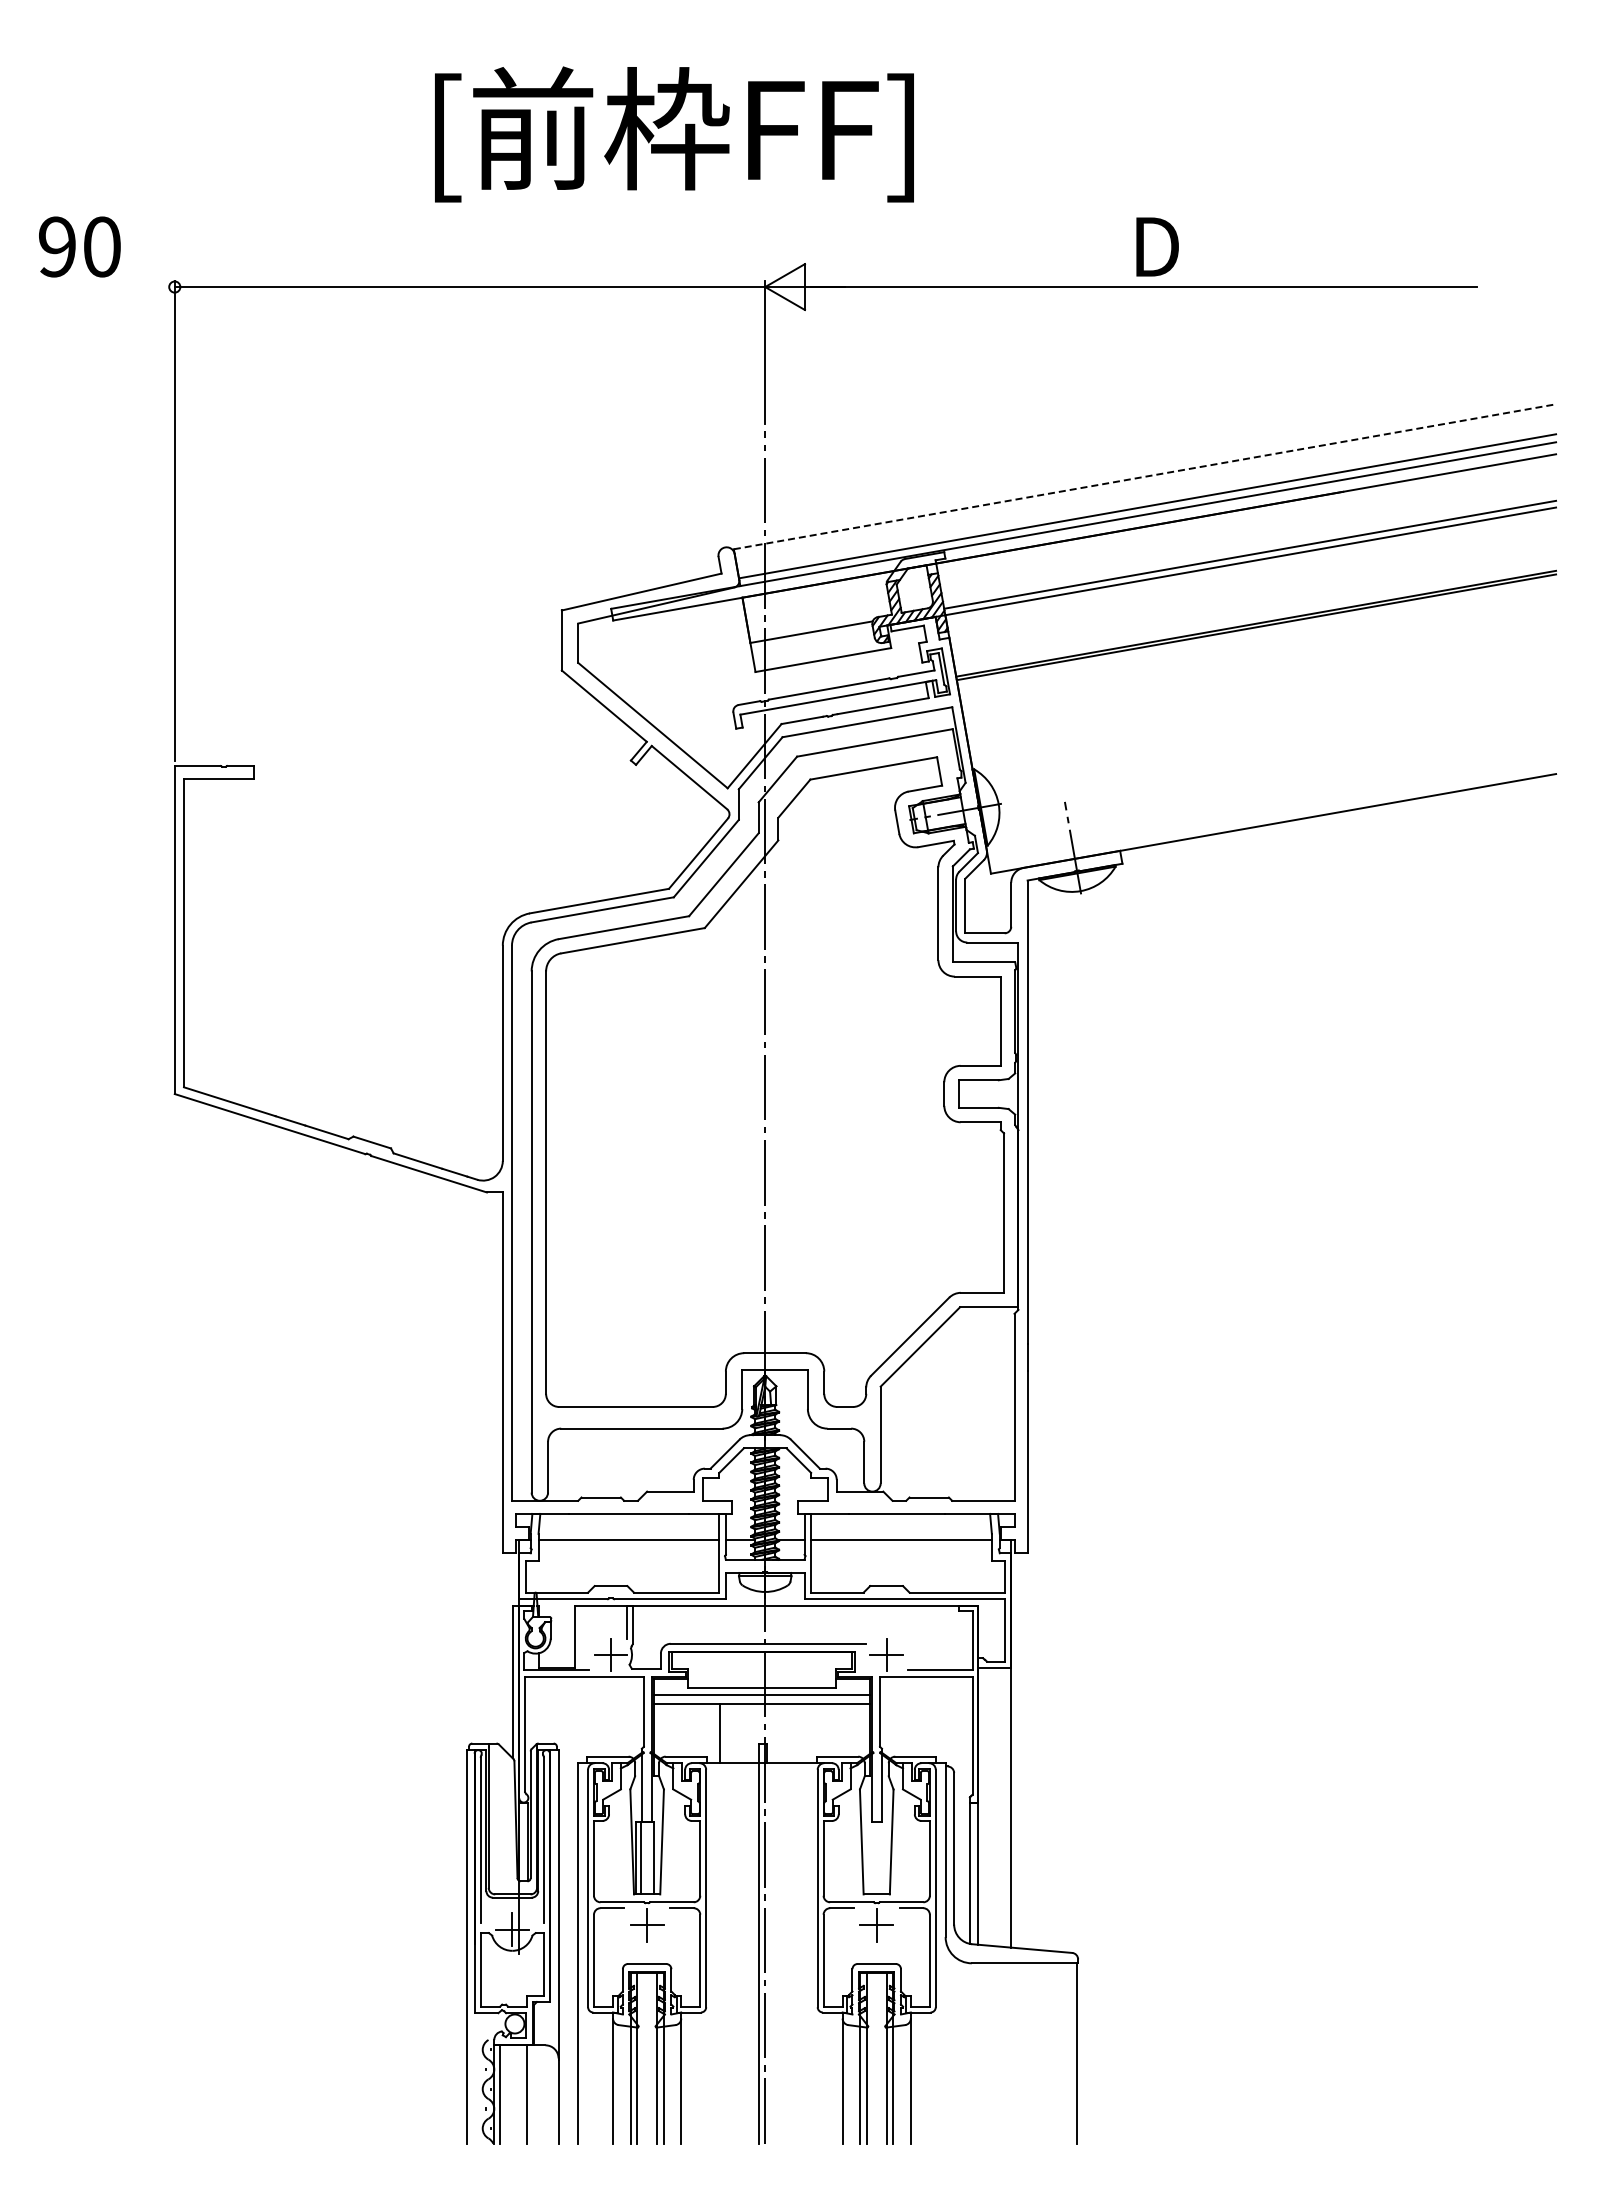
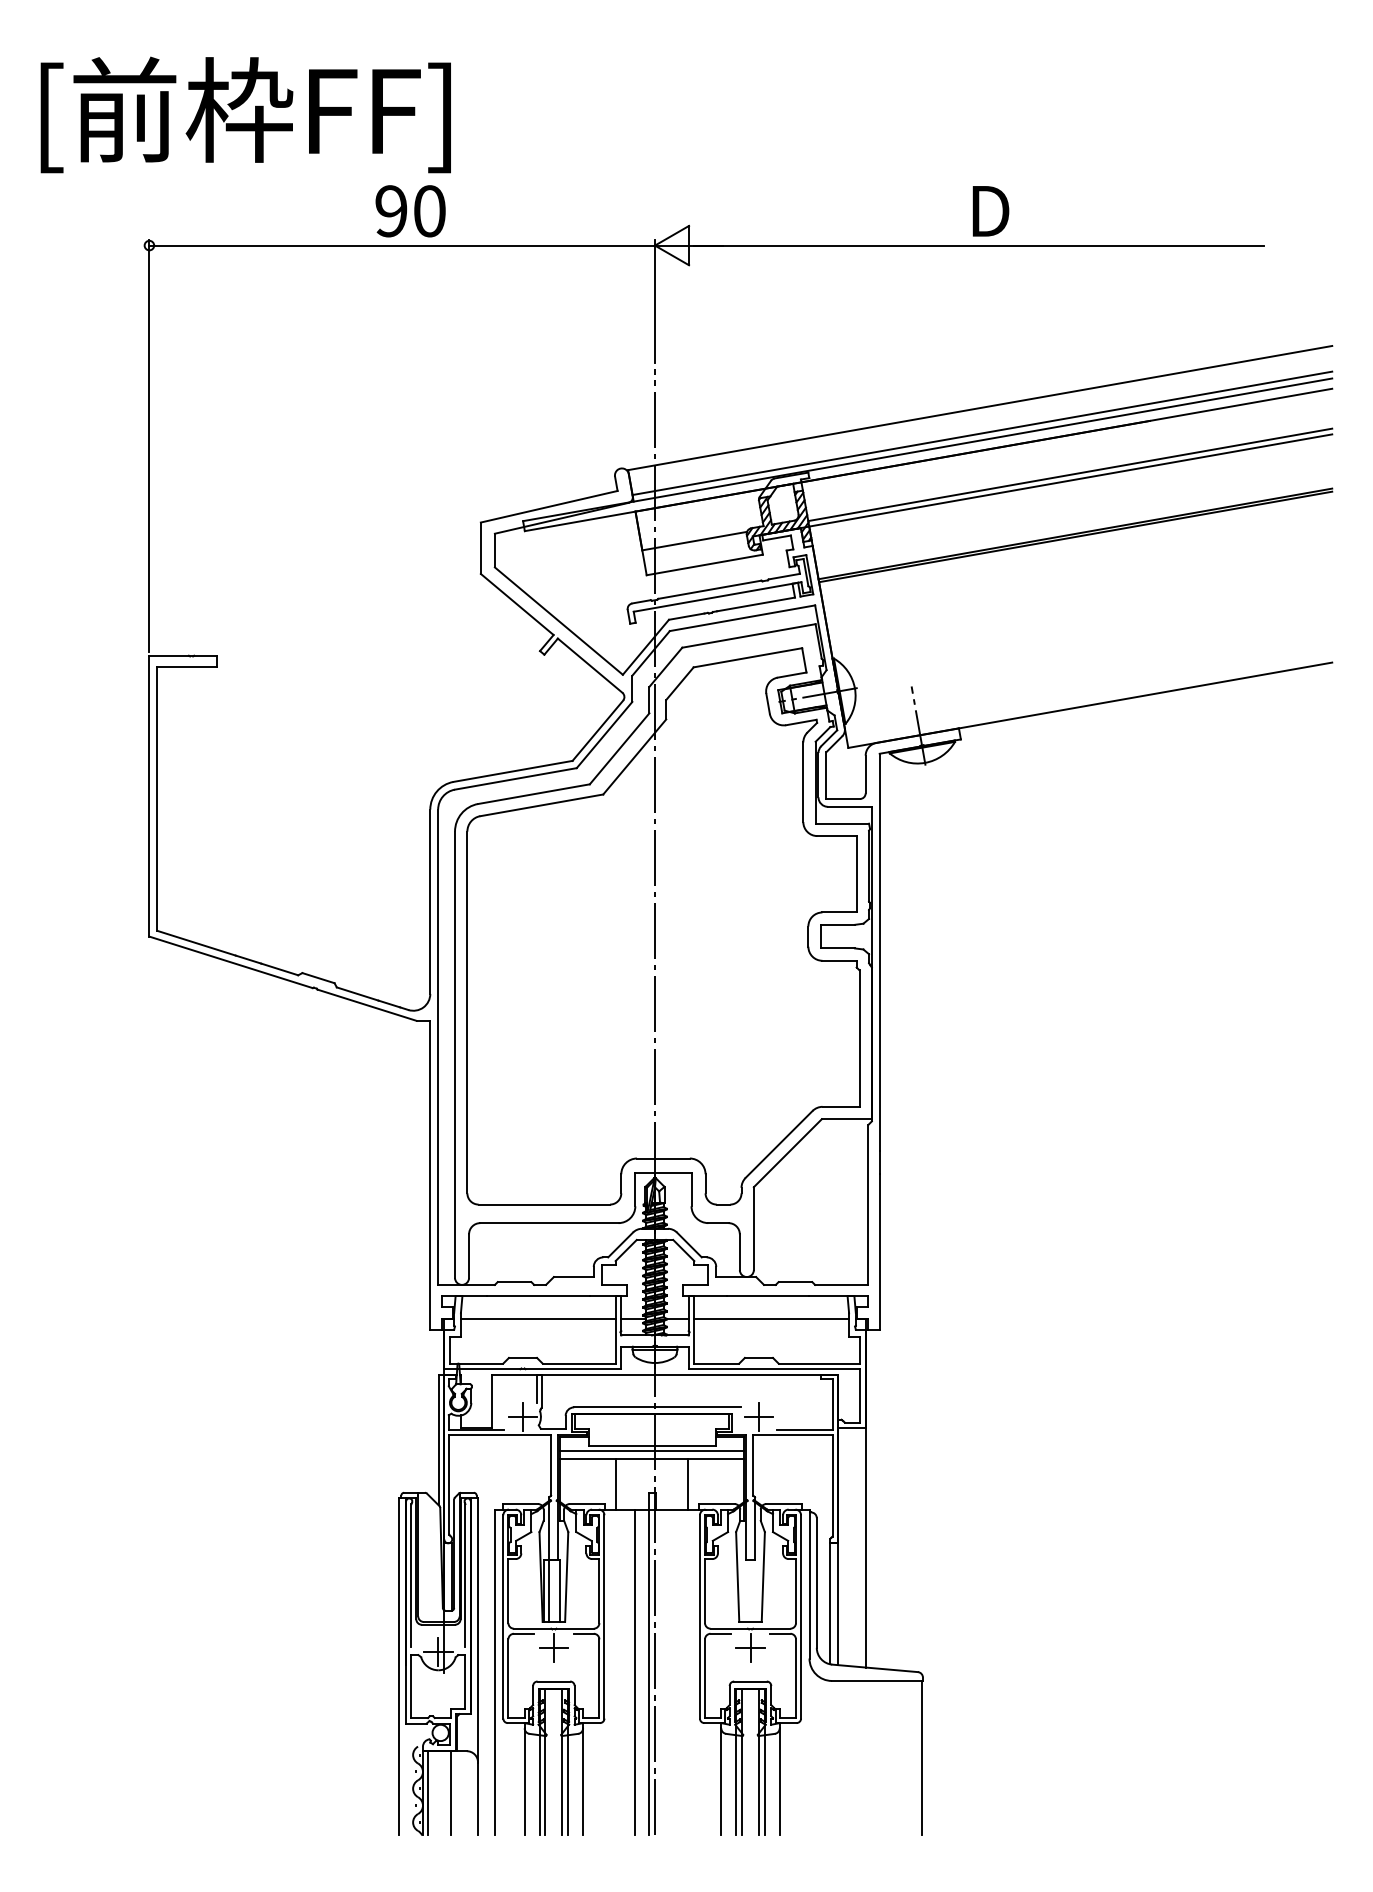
text: (674, 134) -> (245, 114), moved
text: (79, 246) -> (410, 210), moved
line: (1145, 476) -> (980, 407), dashed -> solid
line: (803, 1733) -> (687, 1484), added
line: (742, 1953) -> (635, 1672), added

